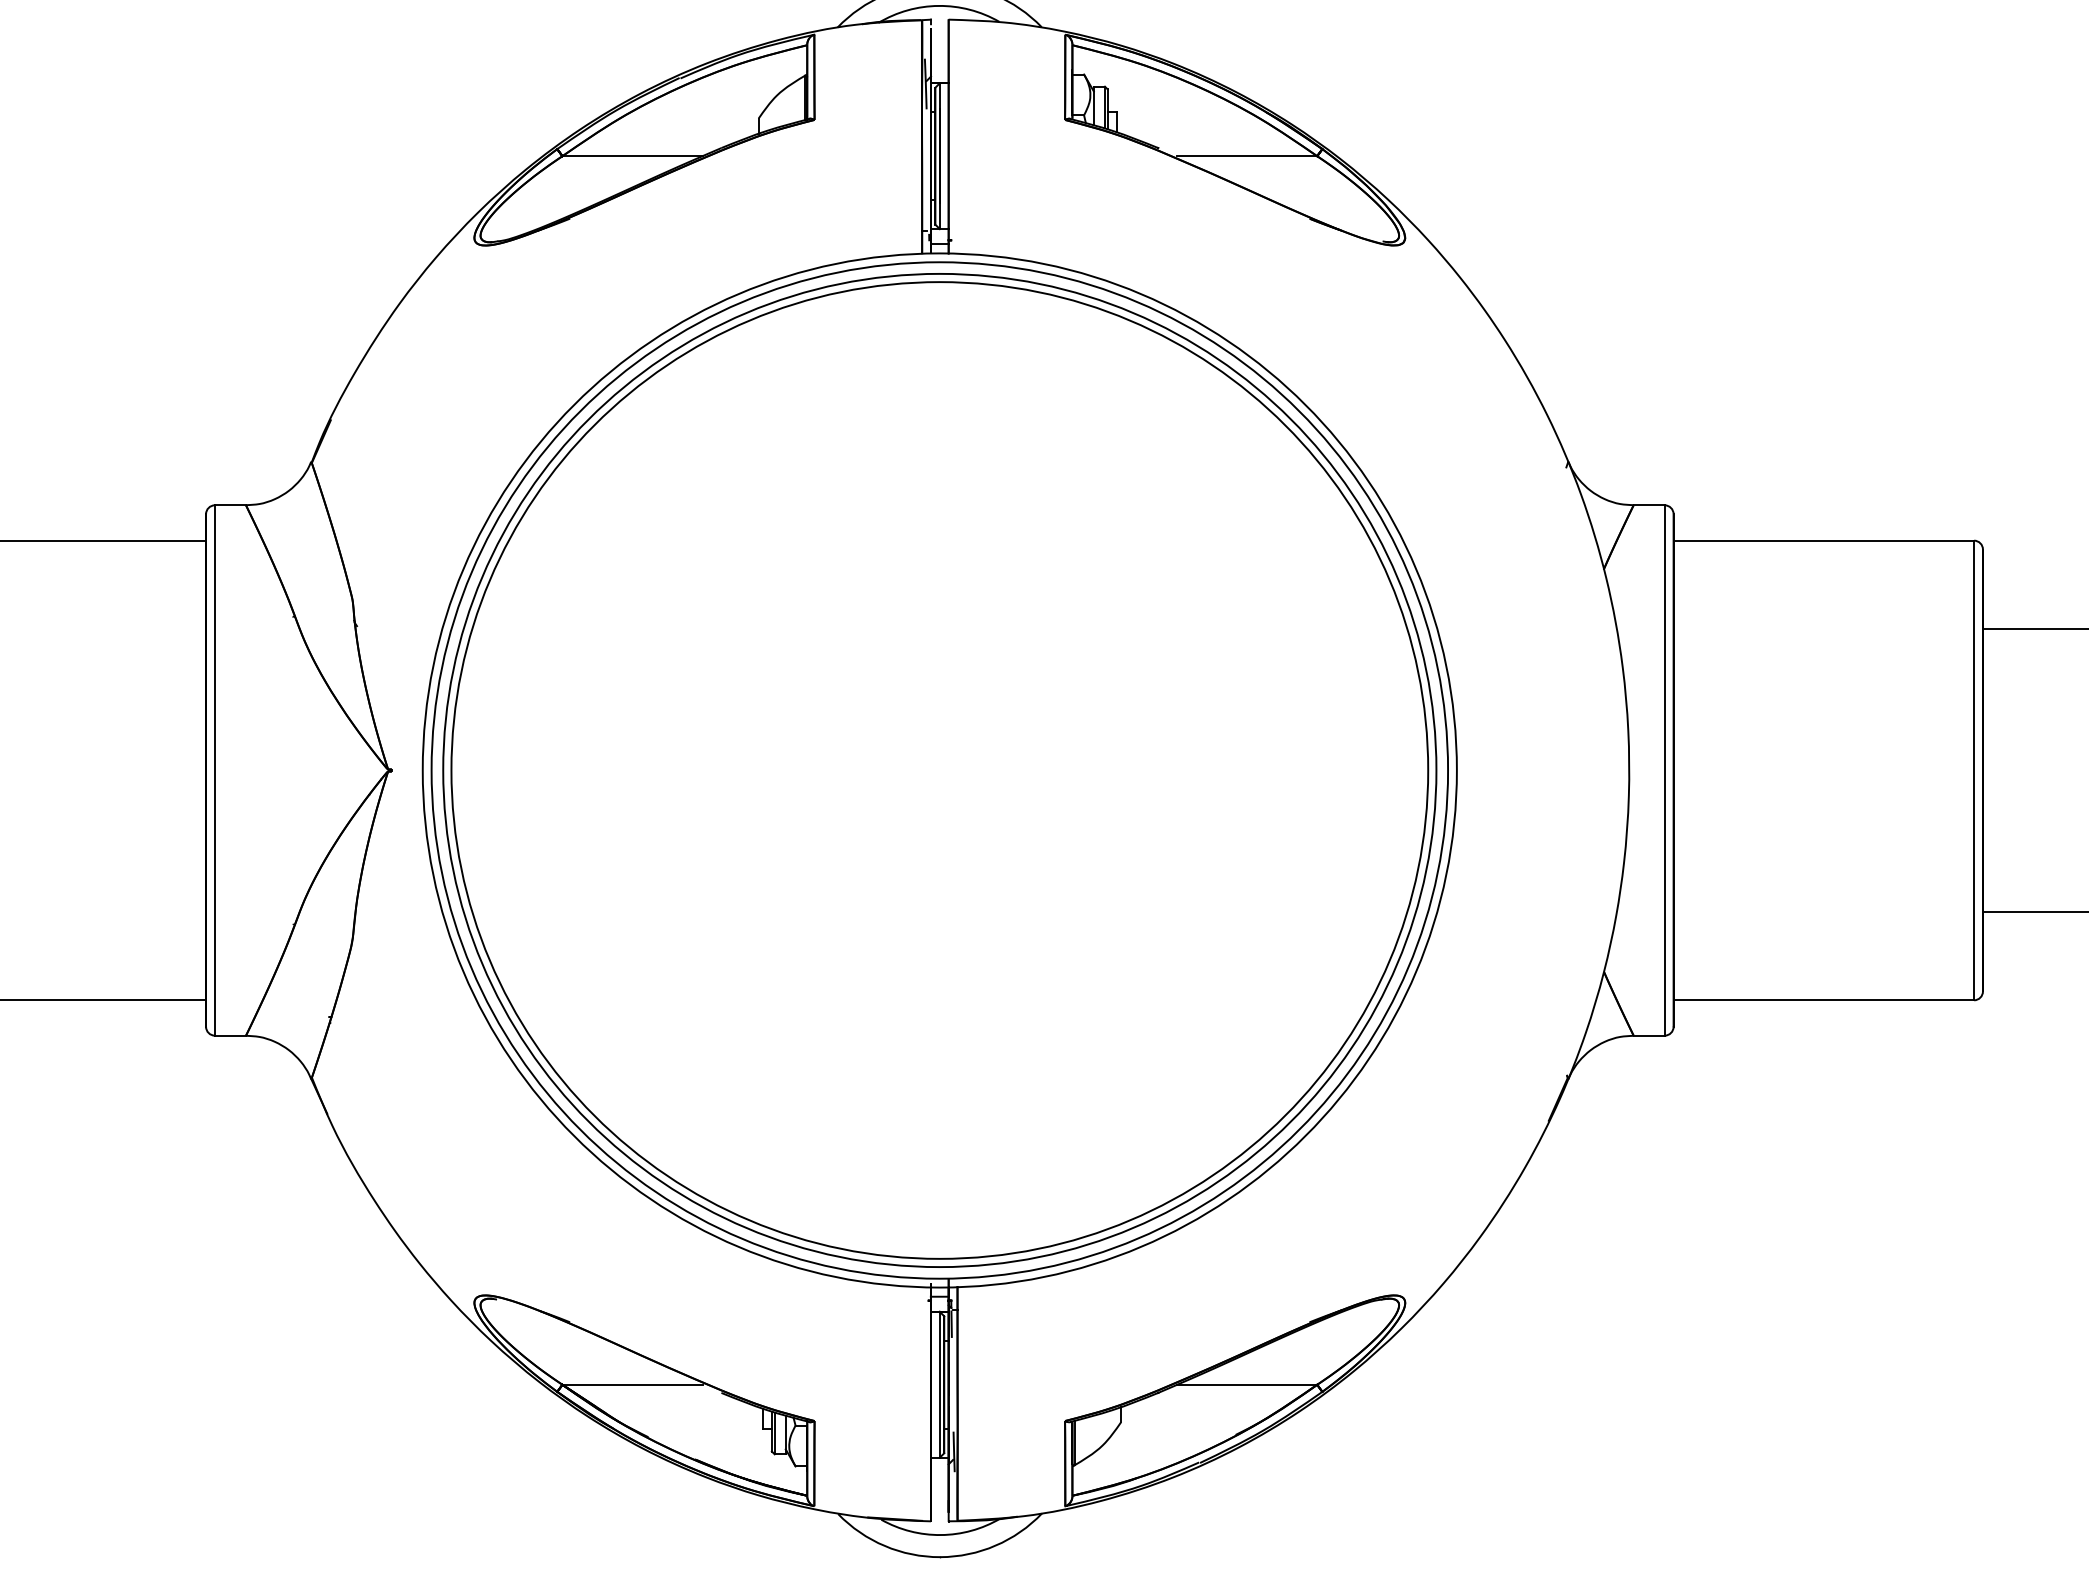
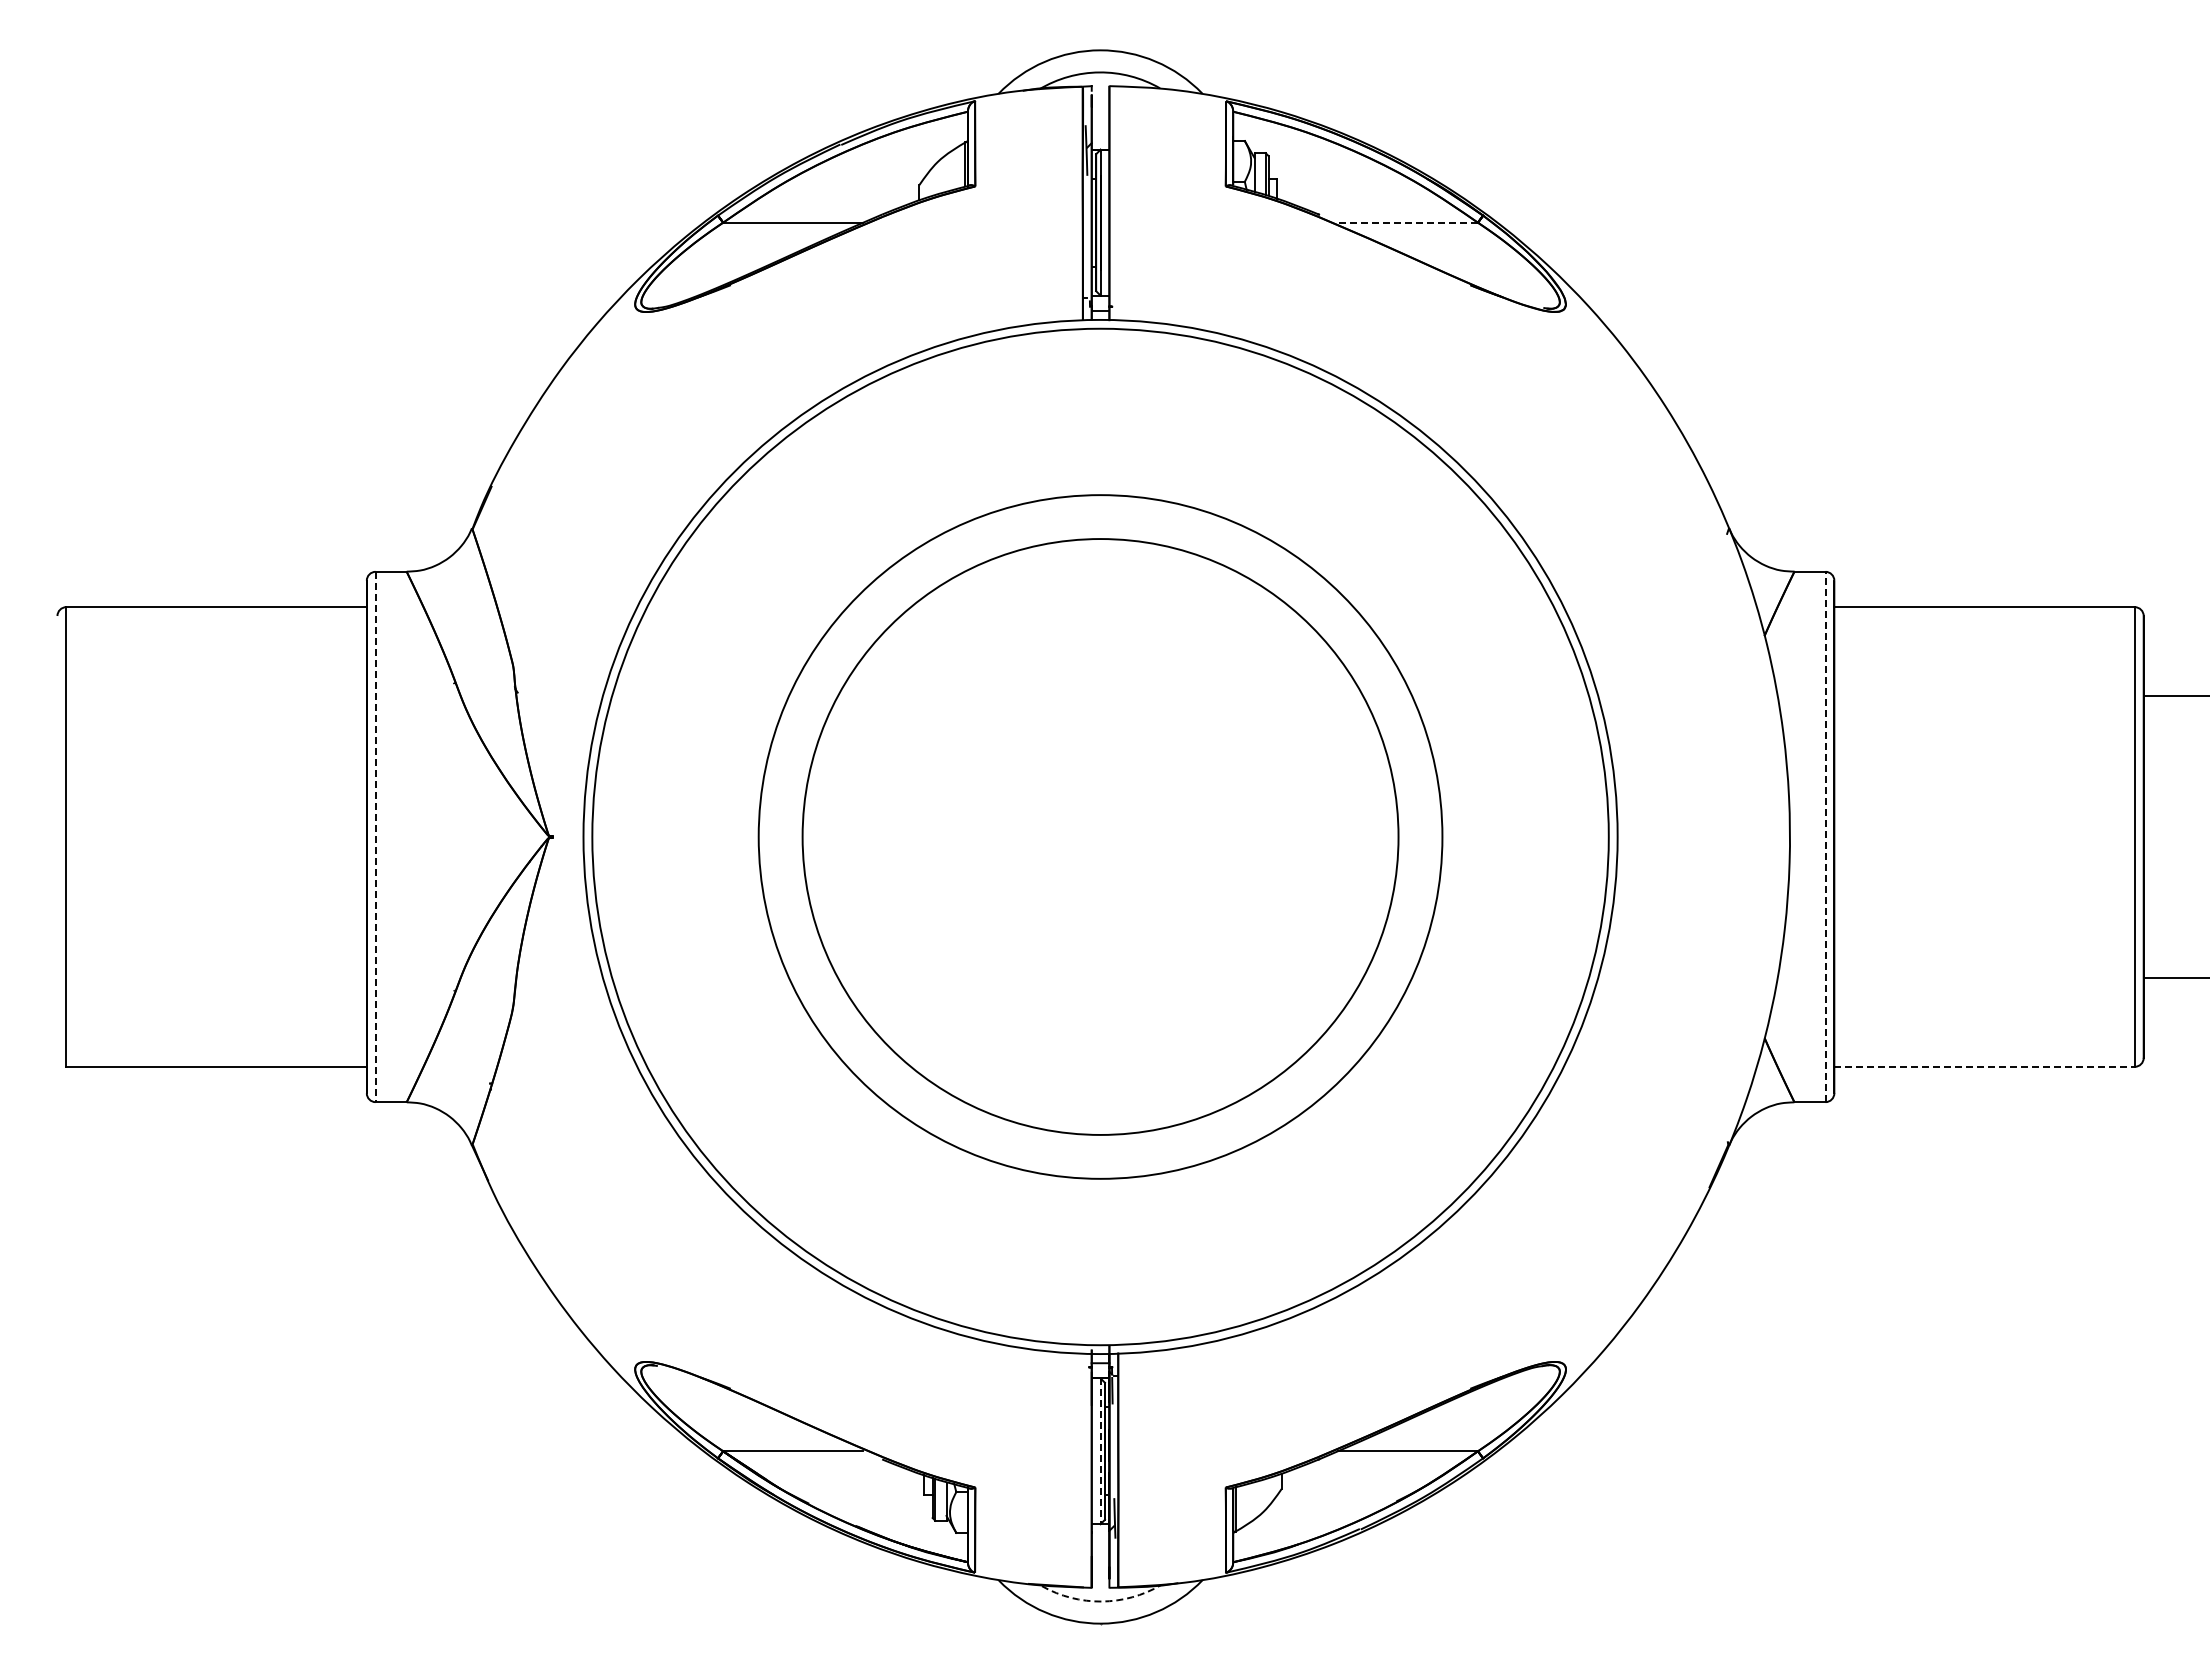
line: (1246, 156) -> (1407, 222), solid -> dashed
circle: (939, 770) -> (1100, 836), size x0.6
circle: (939, 770) -> (1100, 836), size x0.7
line: (1664, 770) -> (1825, 836), solid -> dashed
line: (214, 771) -> (375, 837), solid -> dashed
line: (1824, 1000) -> (1985, 1066), solid -> dashed
line: (939, 1385) -> (1100, 1451), solid -> dashed
arc: (940, 1535) -> (1101, 1601), solid -> dashed

